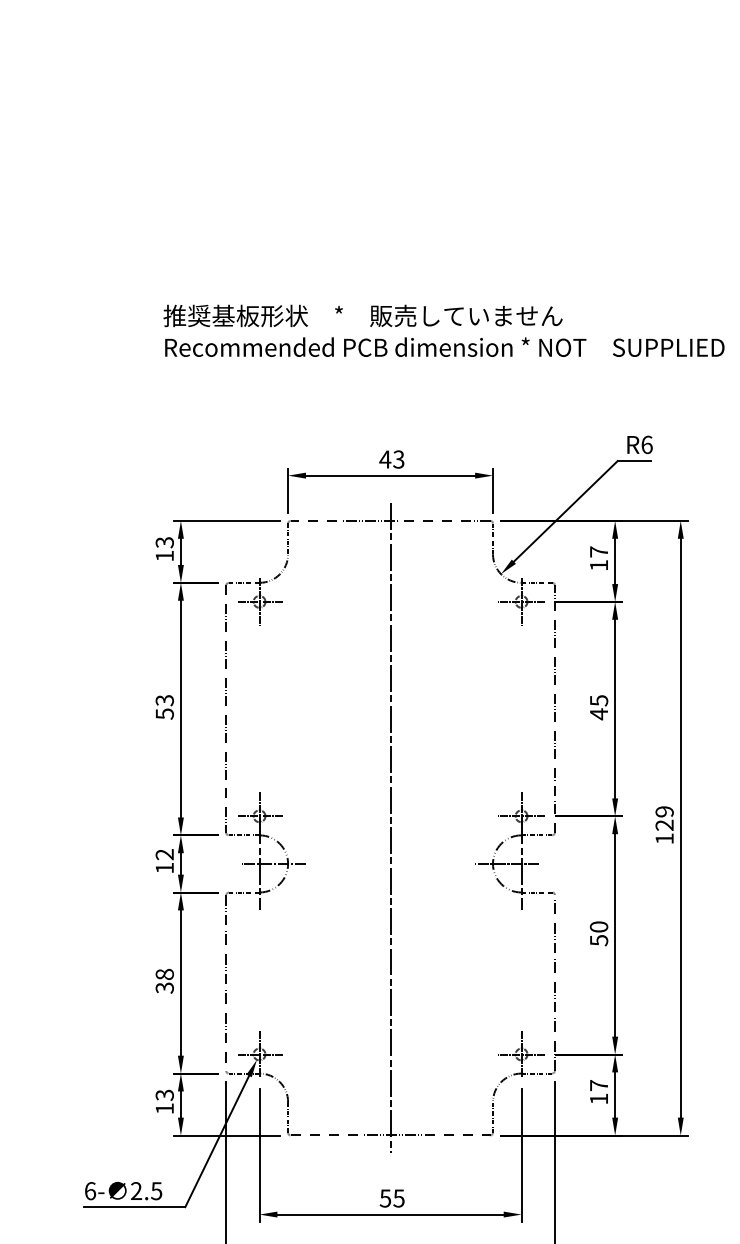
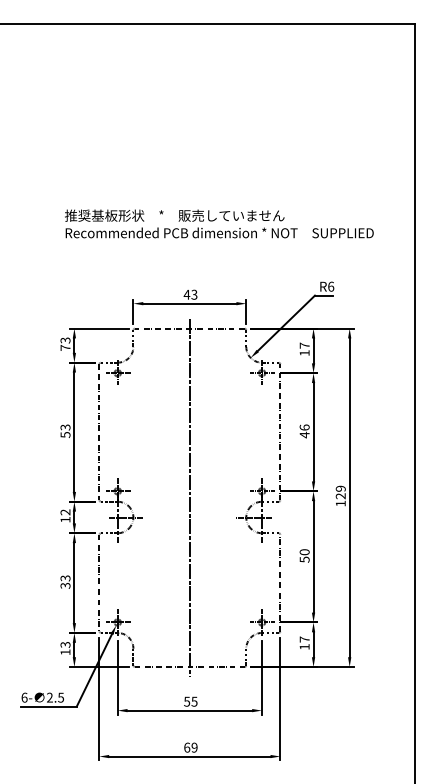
text: (164, 555) -> (65, 347), 13 -> 73
text: (598, 700) -> (304, 427), 45 -> 46
text: (164, 974) -> (65, 578), 38 -> 33

